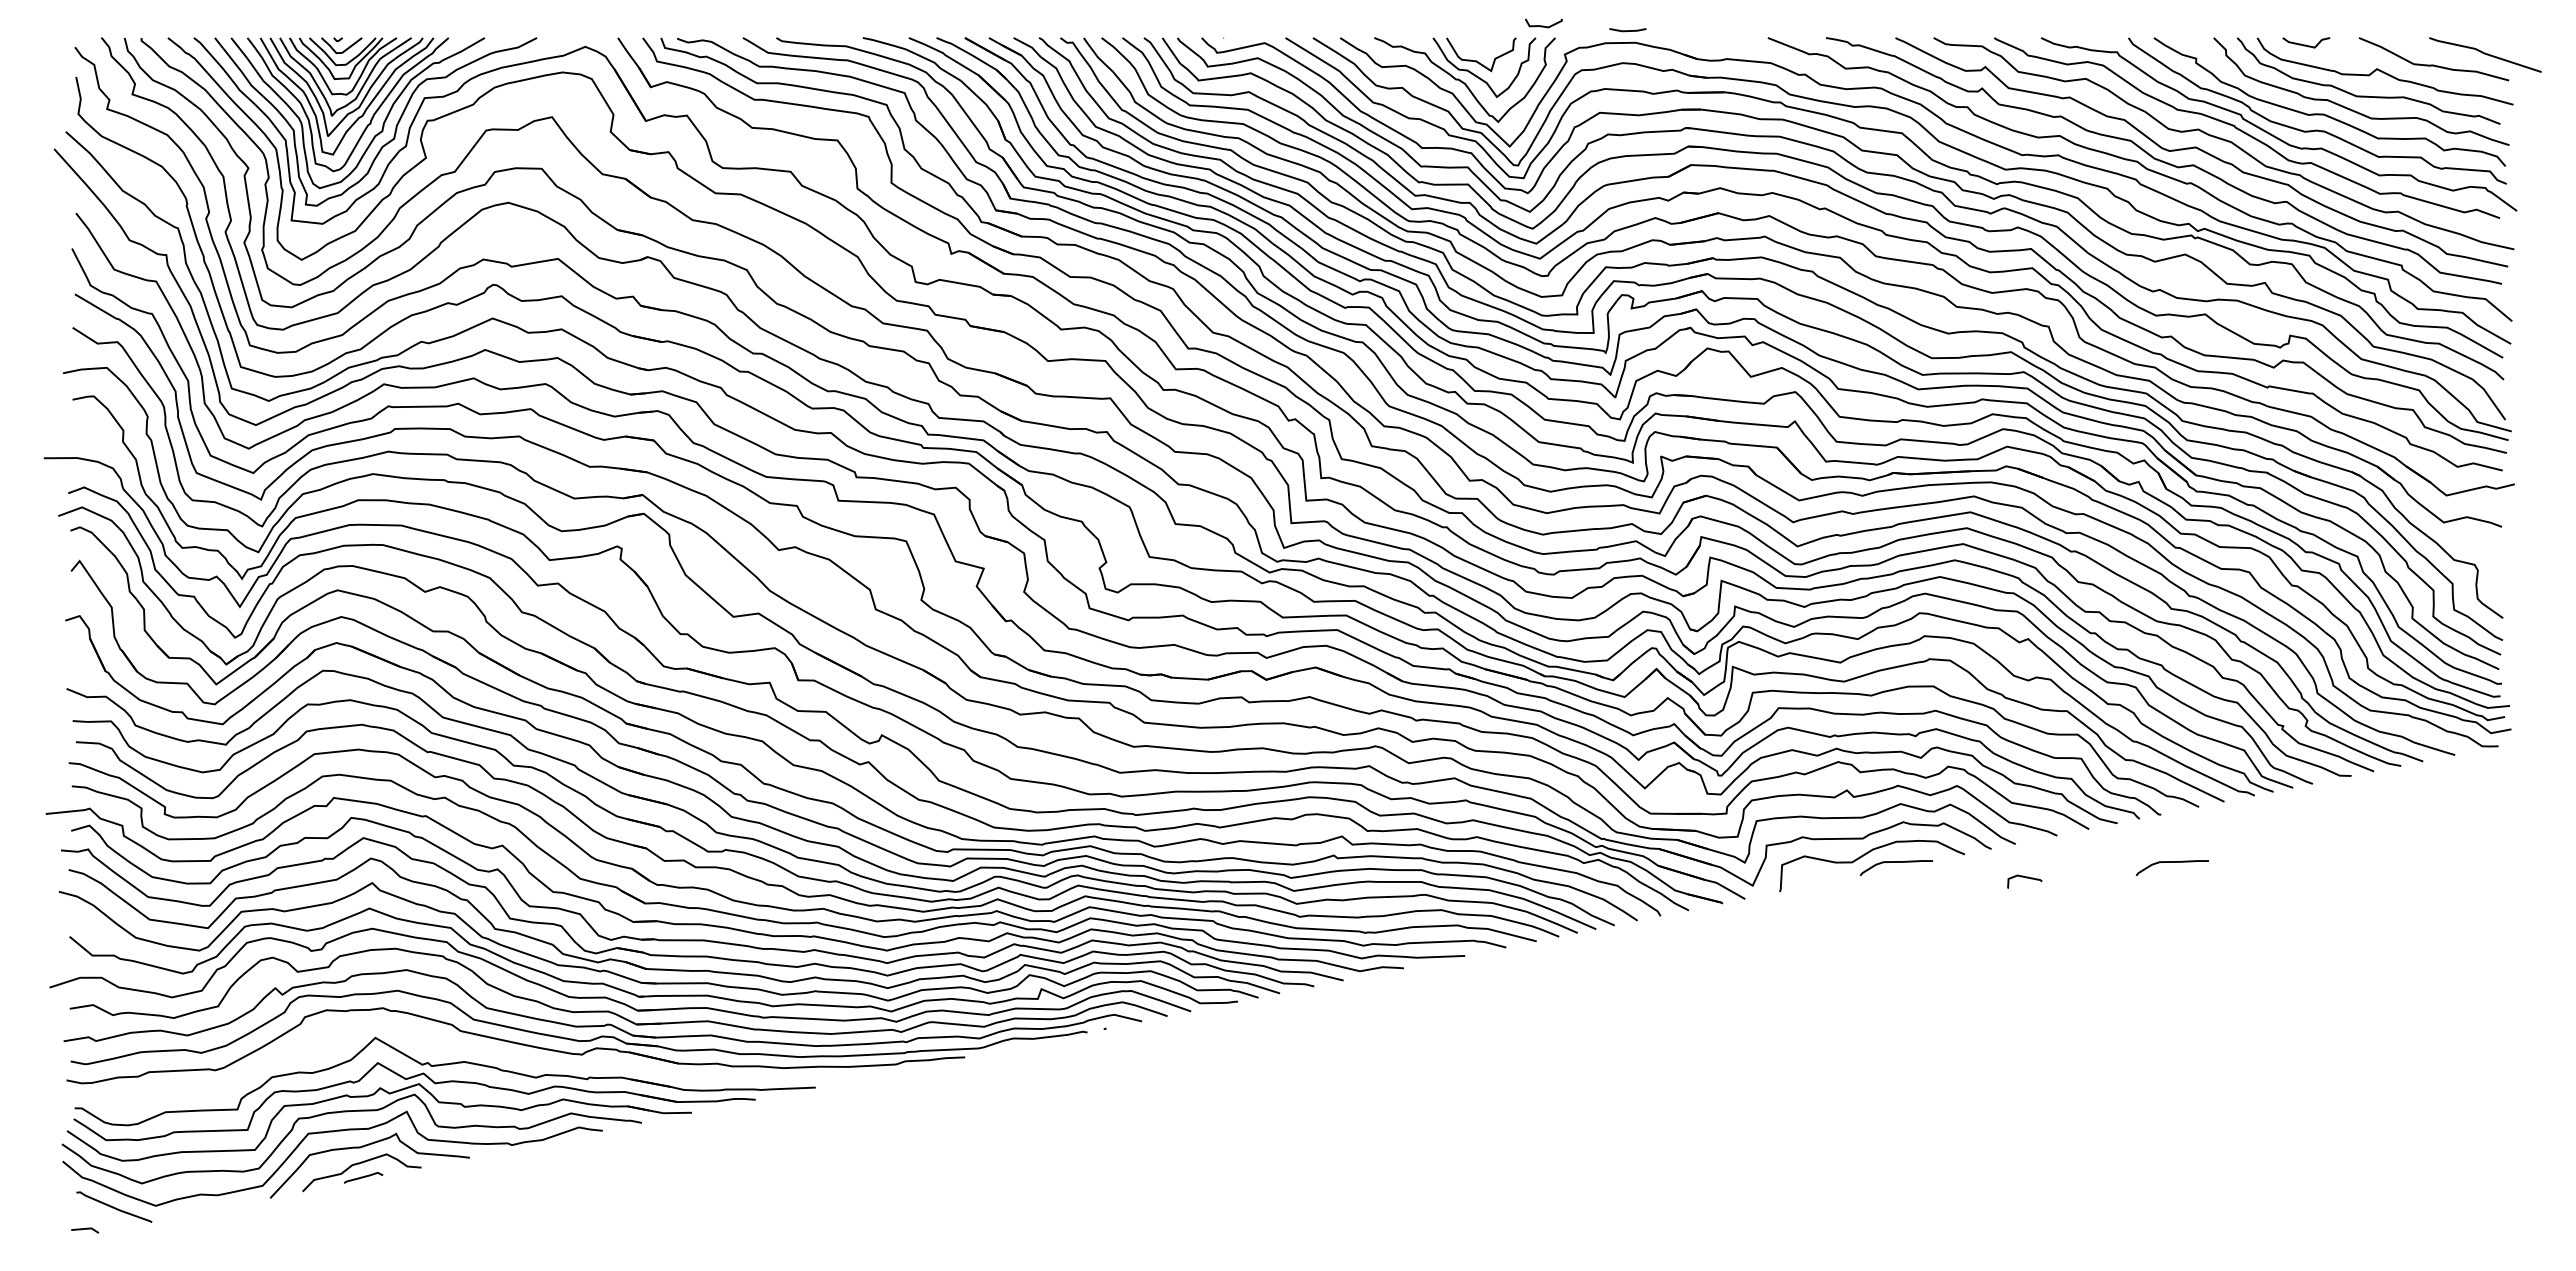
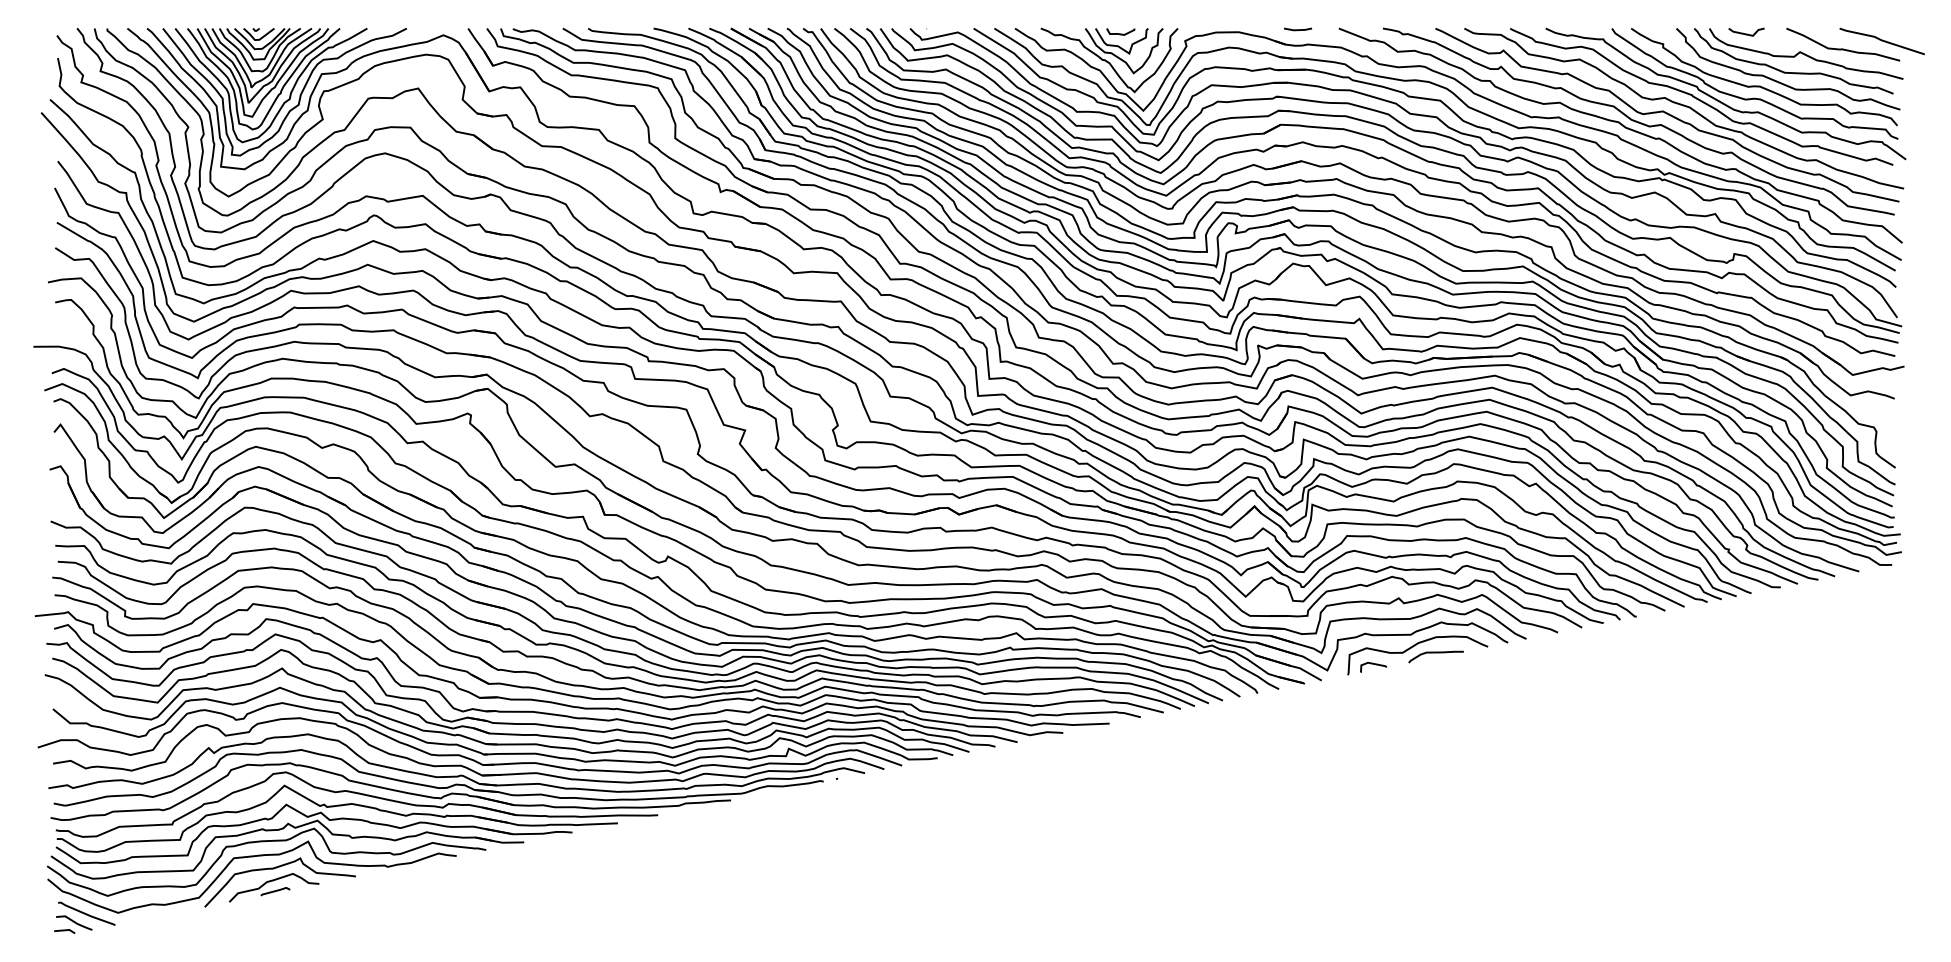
curve: (1543, 25) -> (1120, 33), moved
line: (1627, 30) -> (1297, 29), moved
curve: (2171, 862) -> (1644, 652), removed
curve: (2026, 878) -> (1374, 664), moved
part: (473, 1049) -> (358, 794), added
line: (97, 1218) -> (74, 922), added

